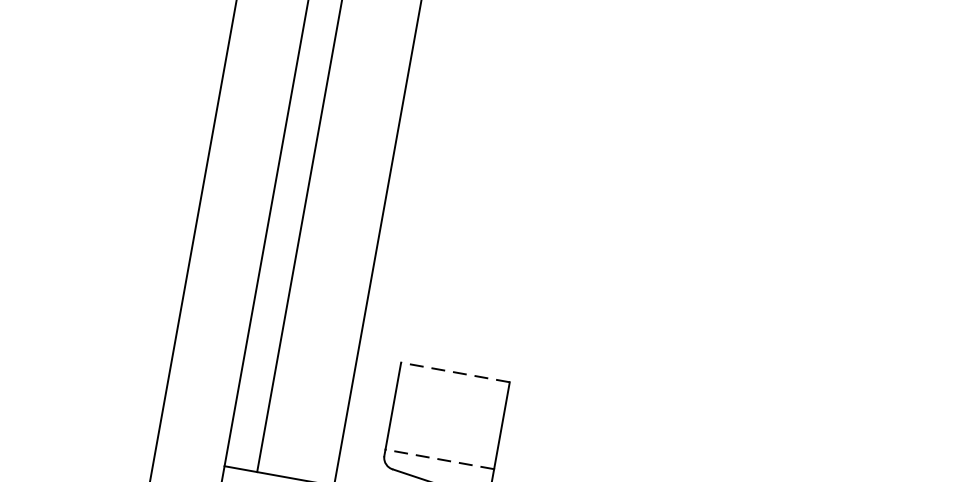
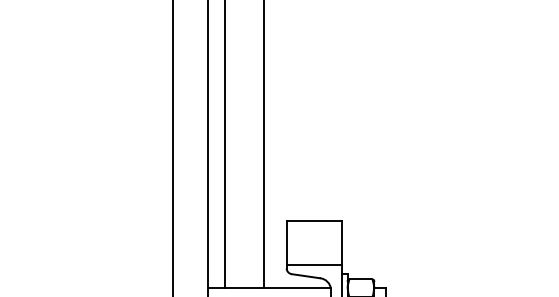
line: (455, 372) -> (314, 220), dashed -> solid
line: (439, 460) -> (314, 265), dashed -> solid

